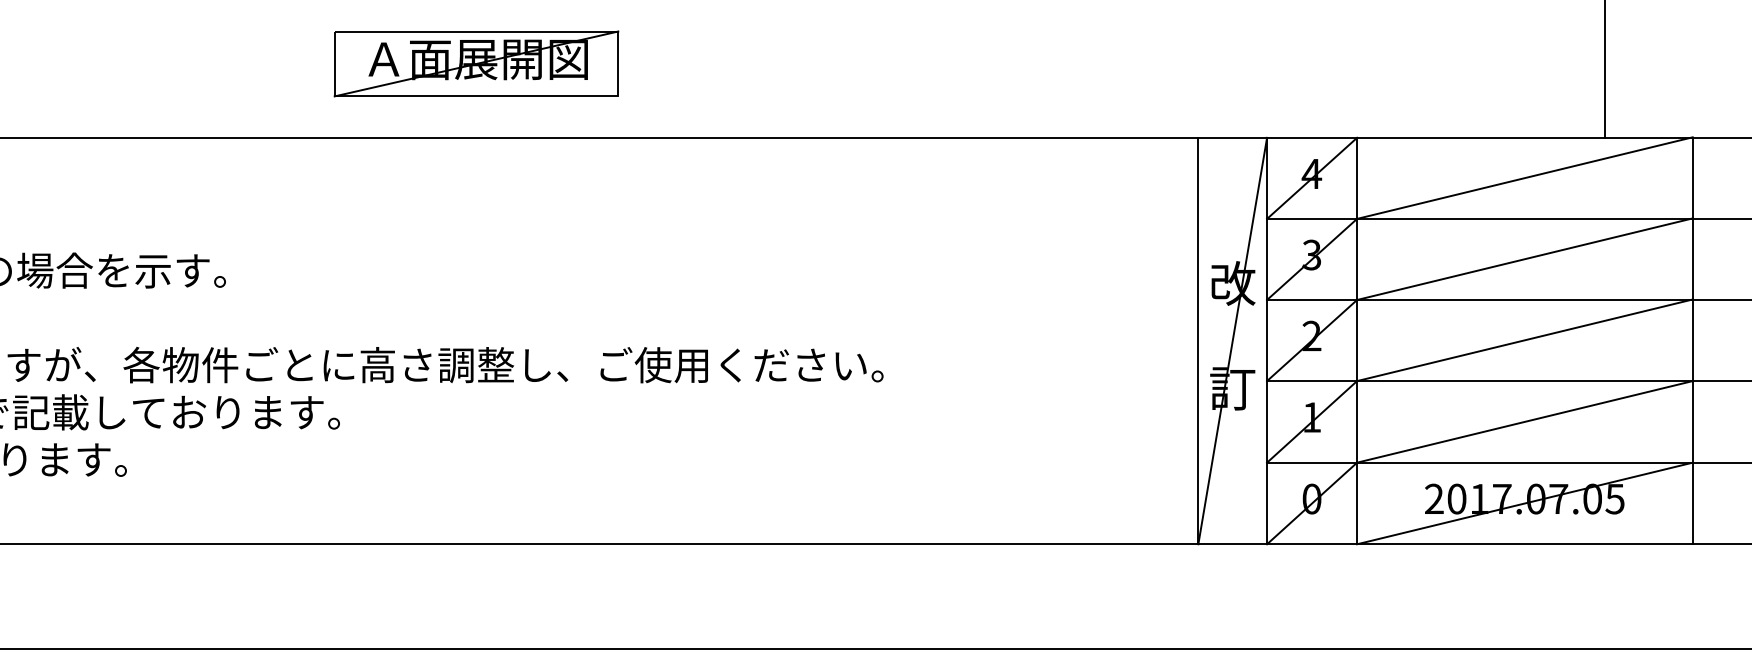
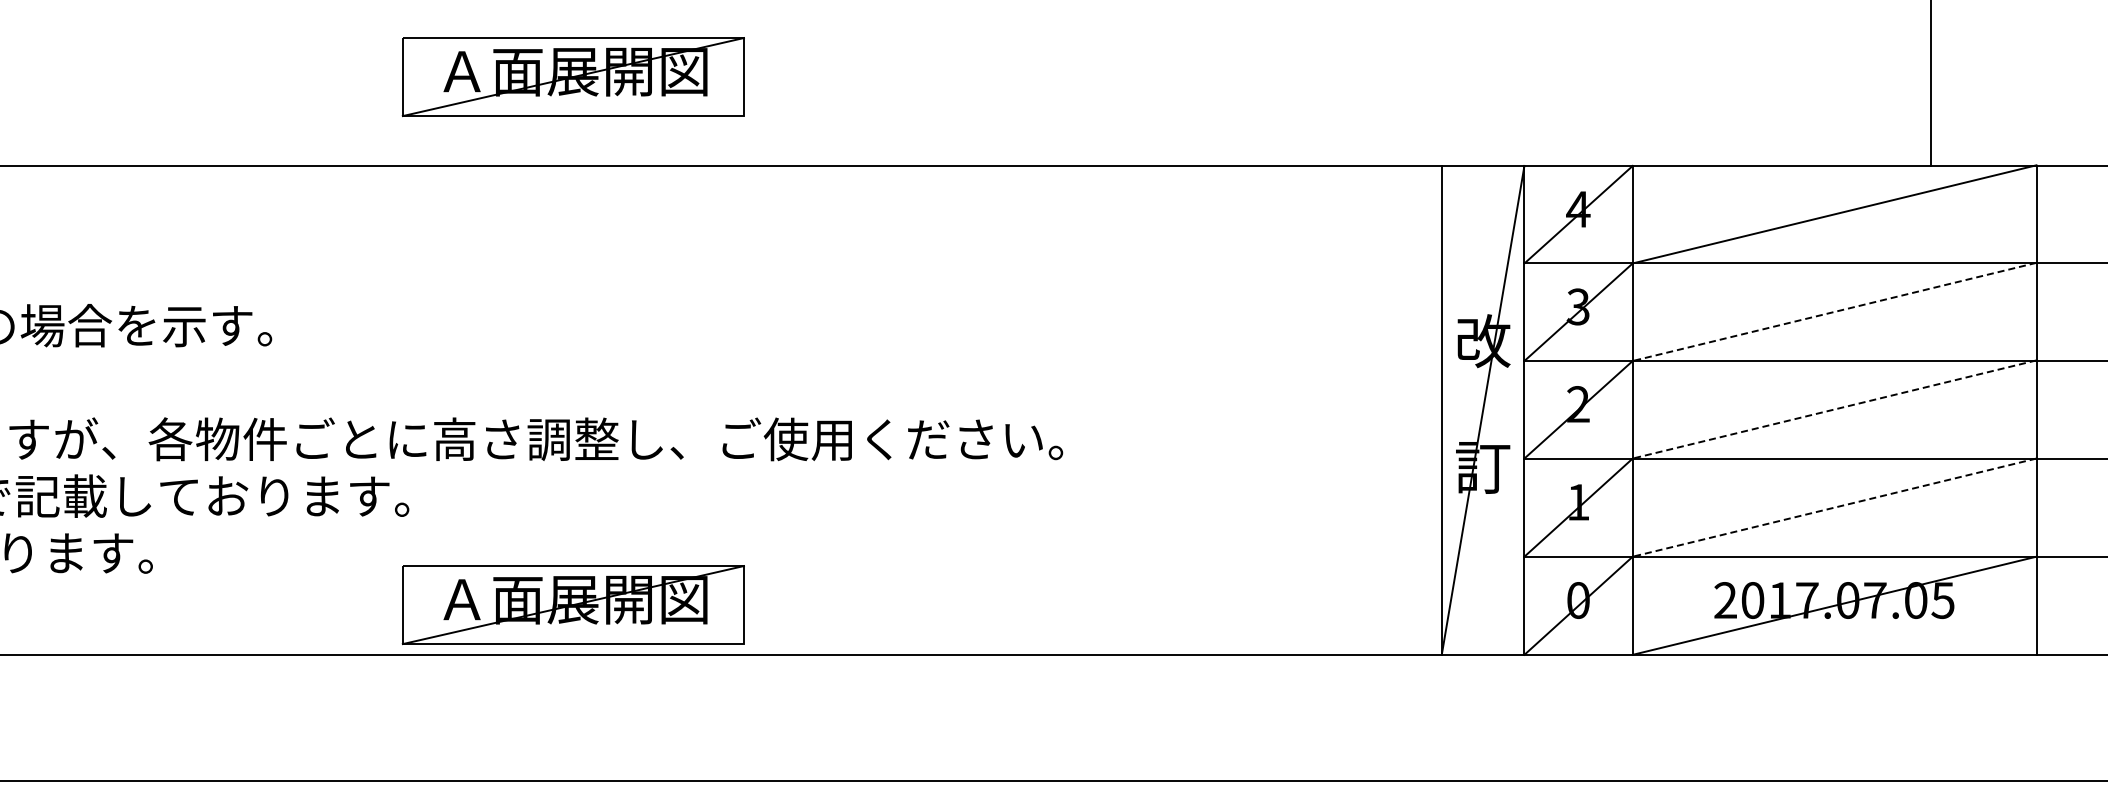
line: (1524, 258) -> (1834, 311), solid -> dashed
line: (1524, 340) -> (1834, 409), solid -> dashed
line: (1524, 421) -> (1834, 507), solid -> dashed
part: (475, 503) -> (572, 605), added

